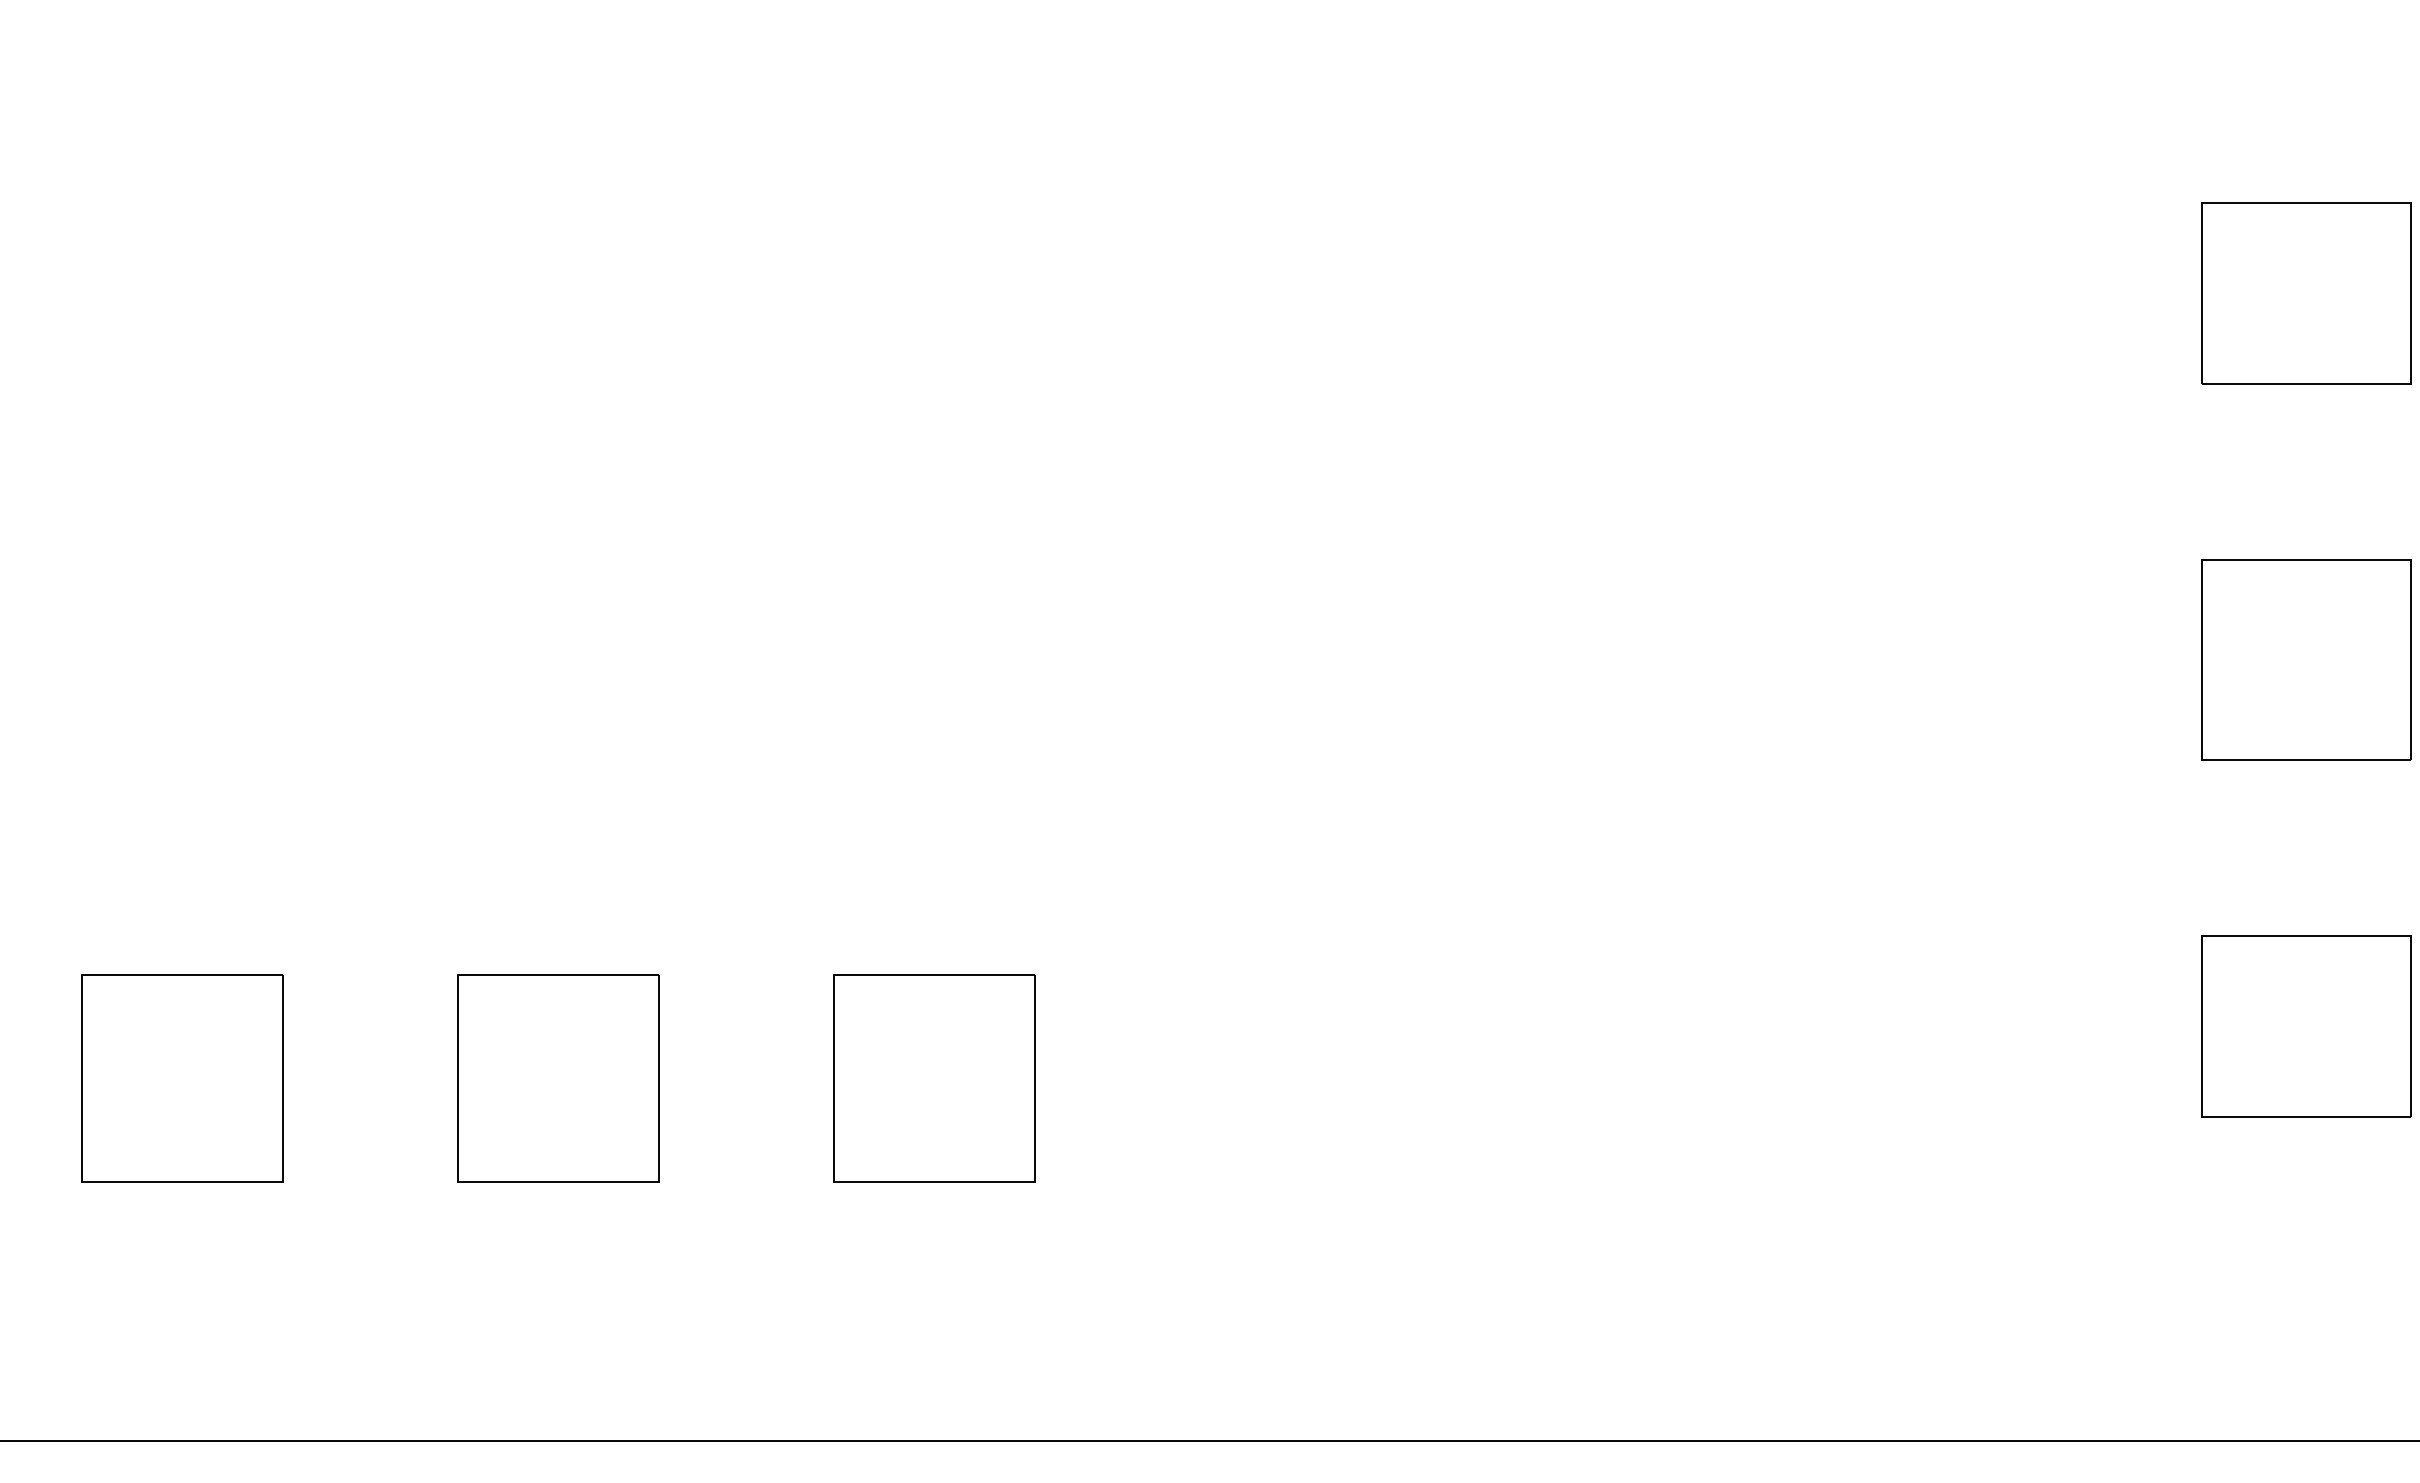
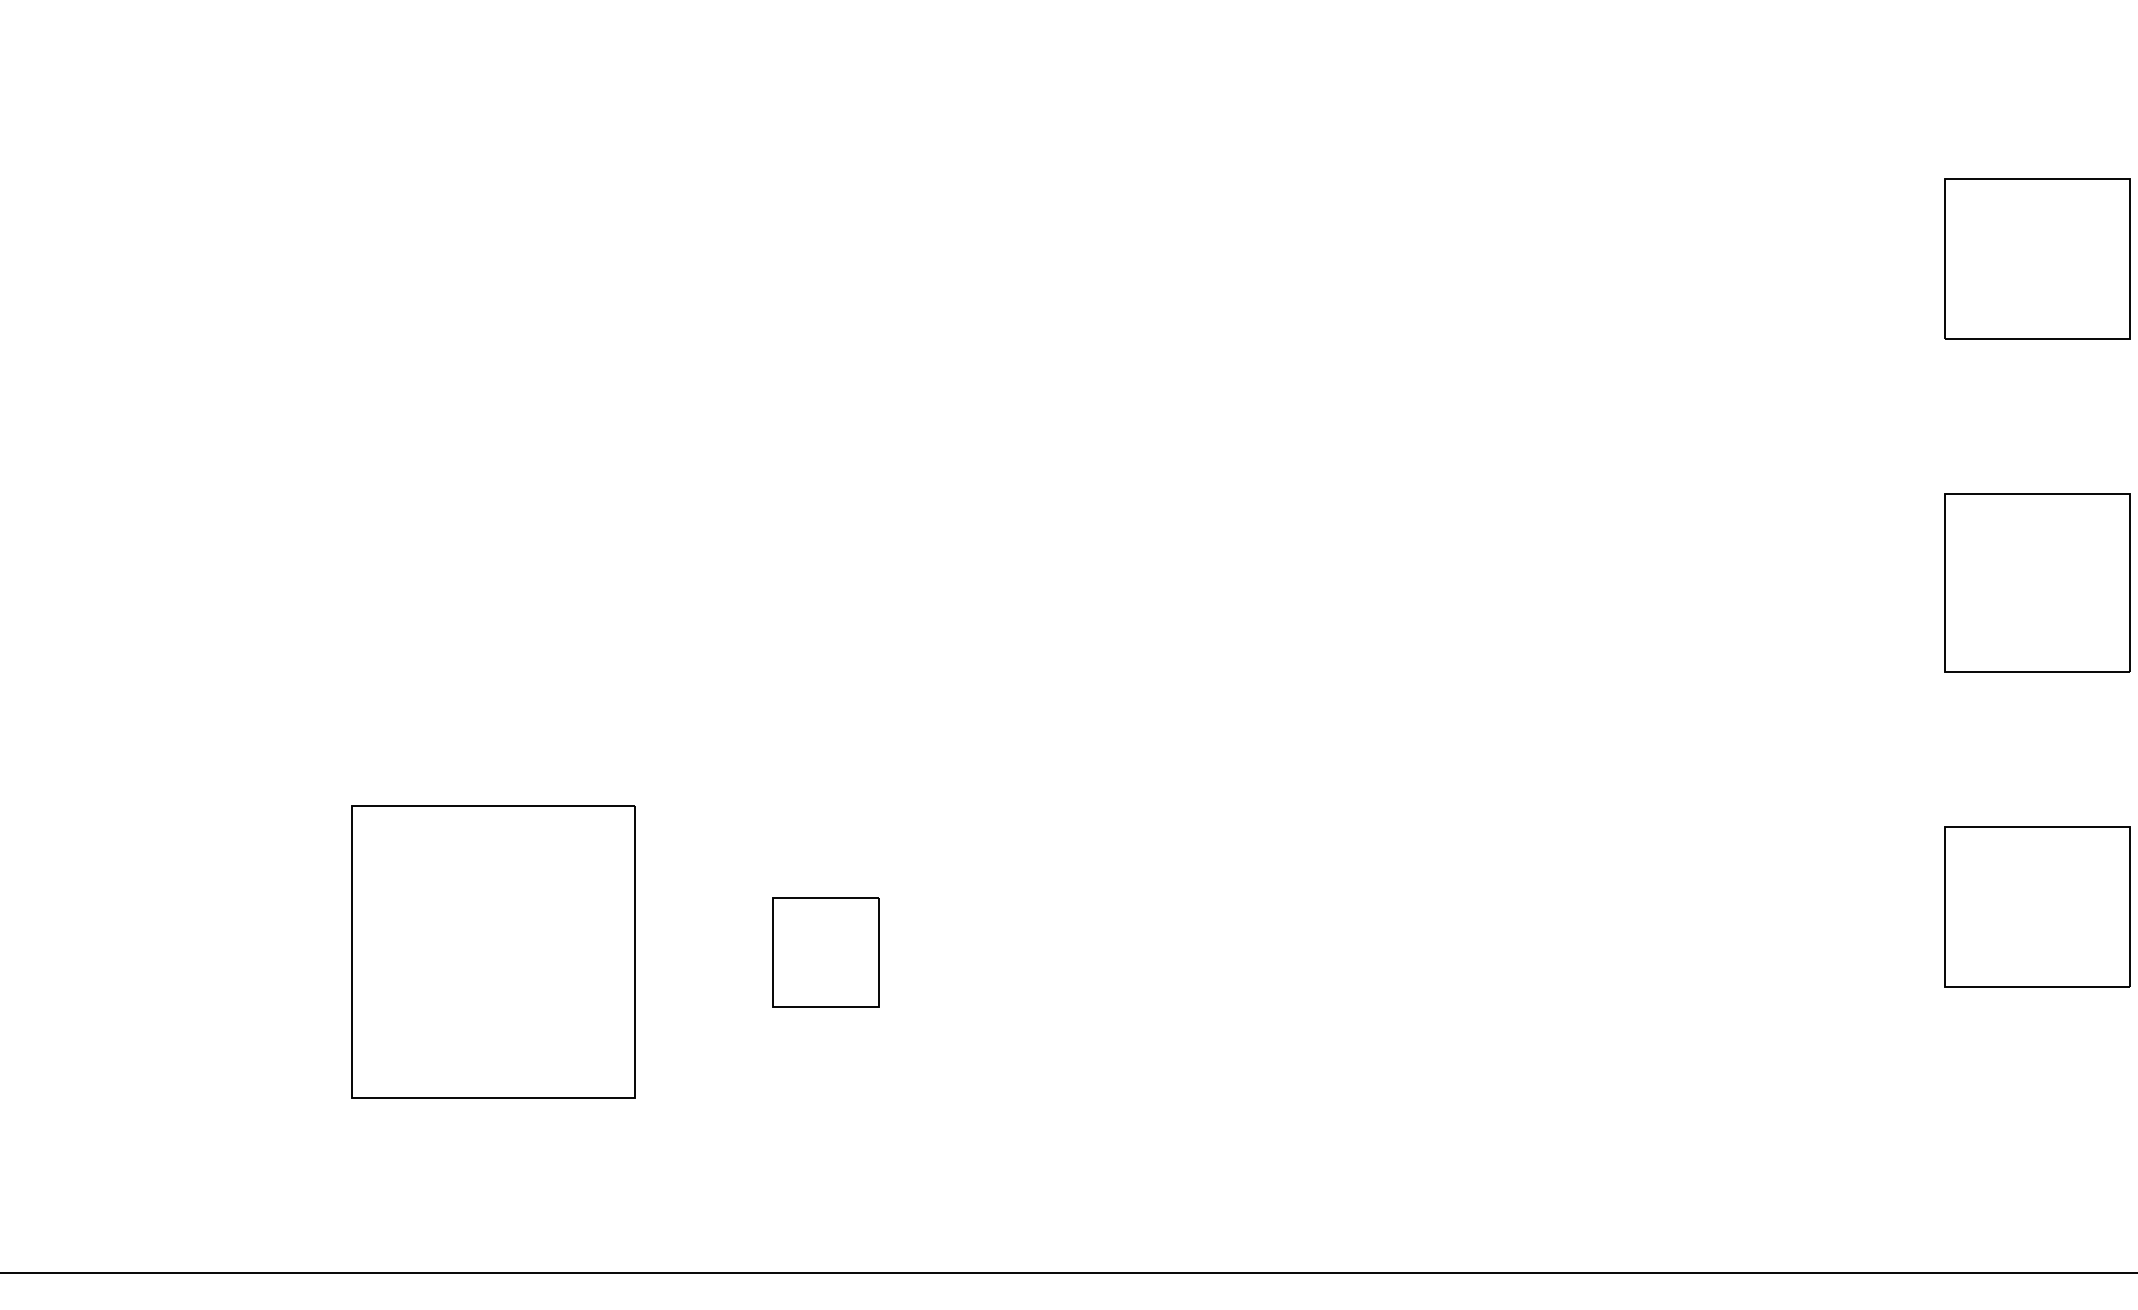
part: (182, 1078) -> (161, 952), removed
part: (558, 1078) -> (493, 952), size x1.6
part: (934, 1078) -> (825, 952), size x0.6

